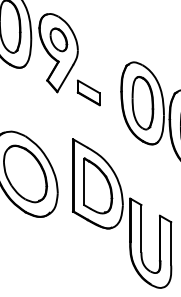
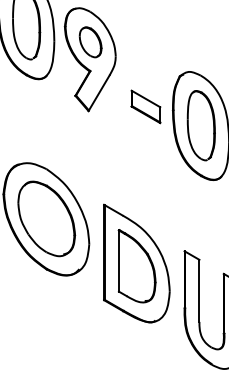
part: (88, 92) -> (145, 106), moved
part: (97, 183) -> (136, 263), moved

